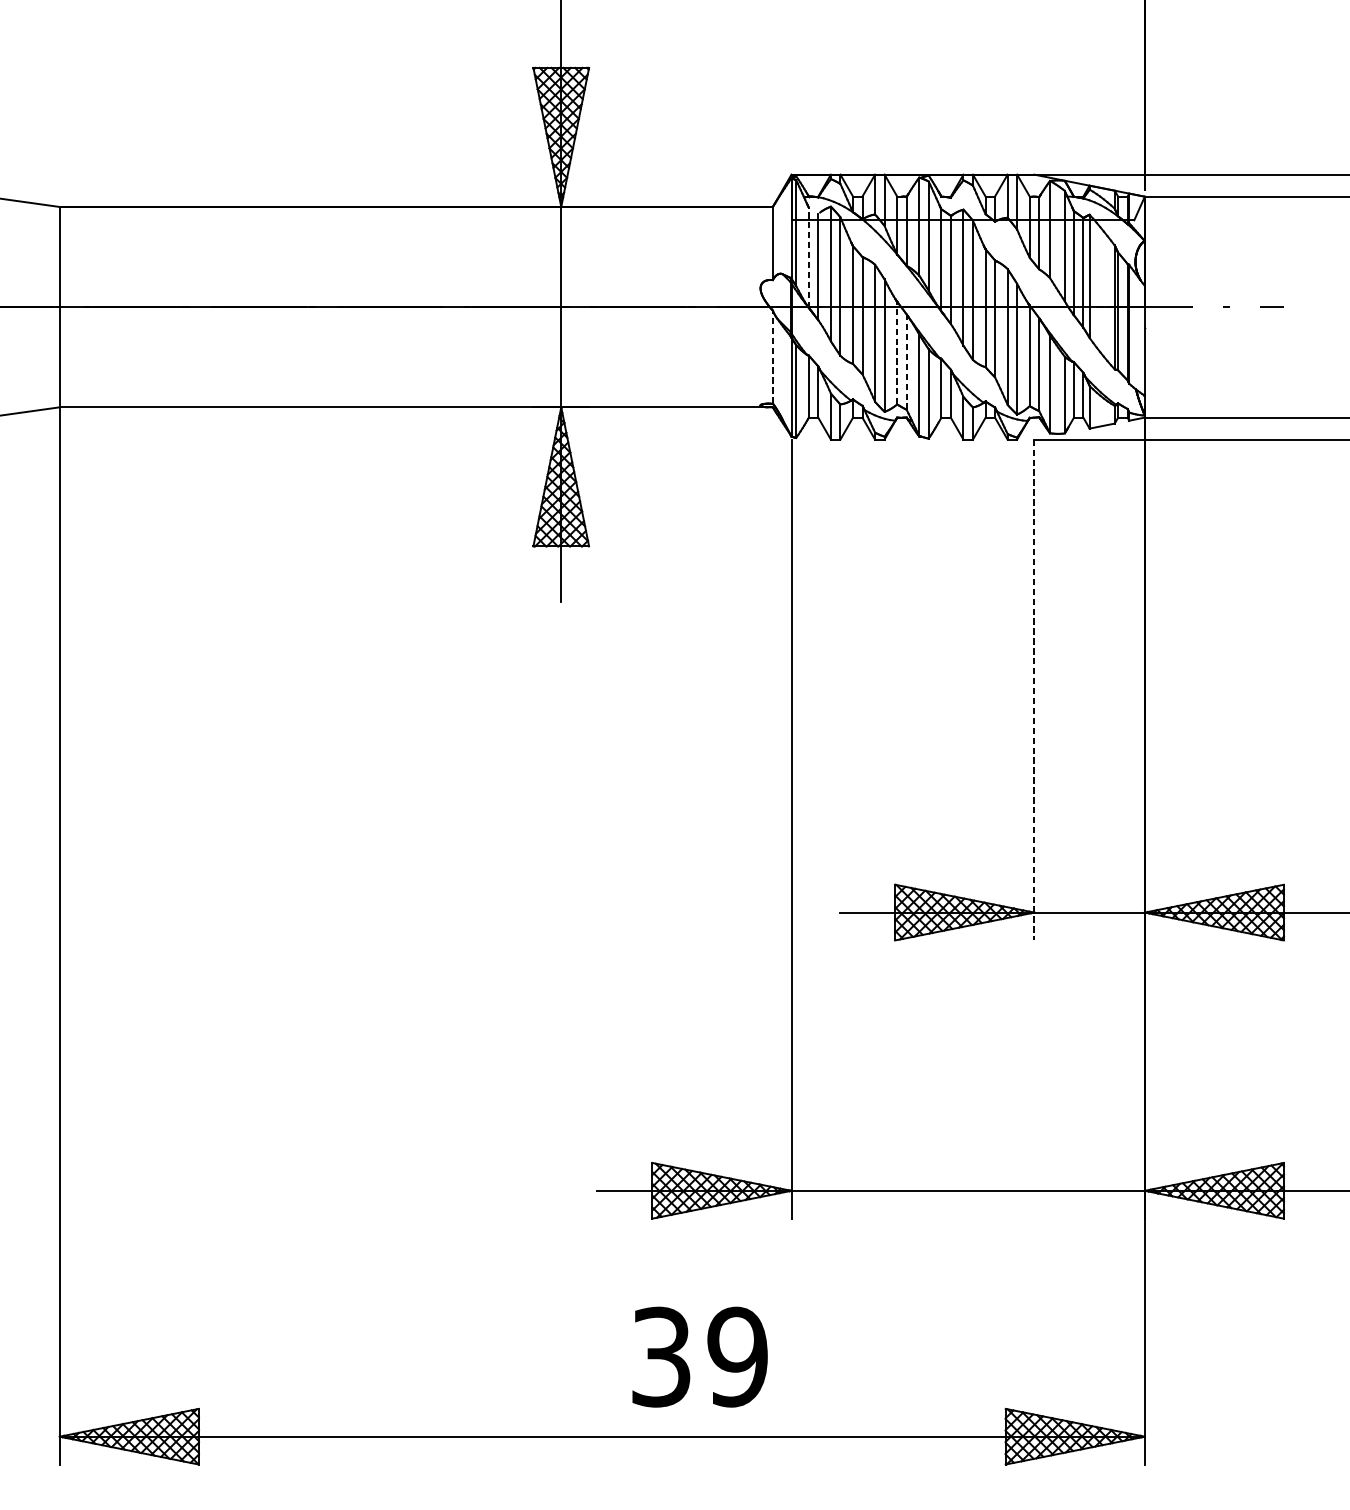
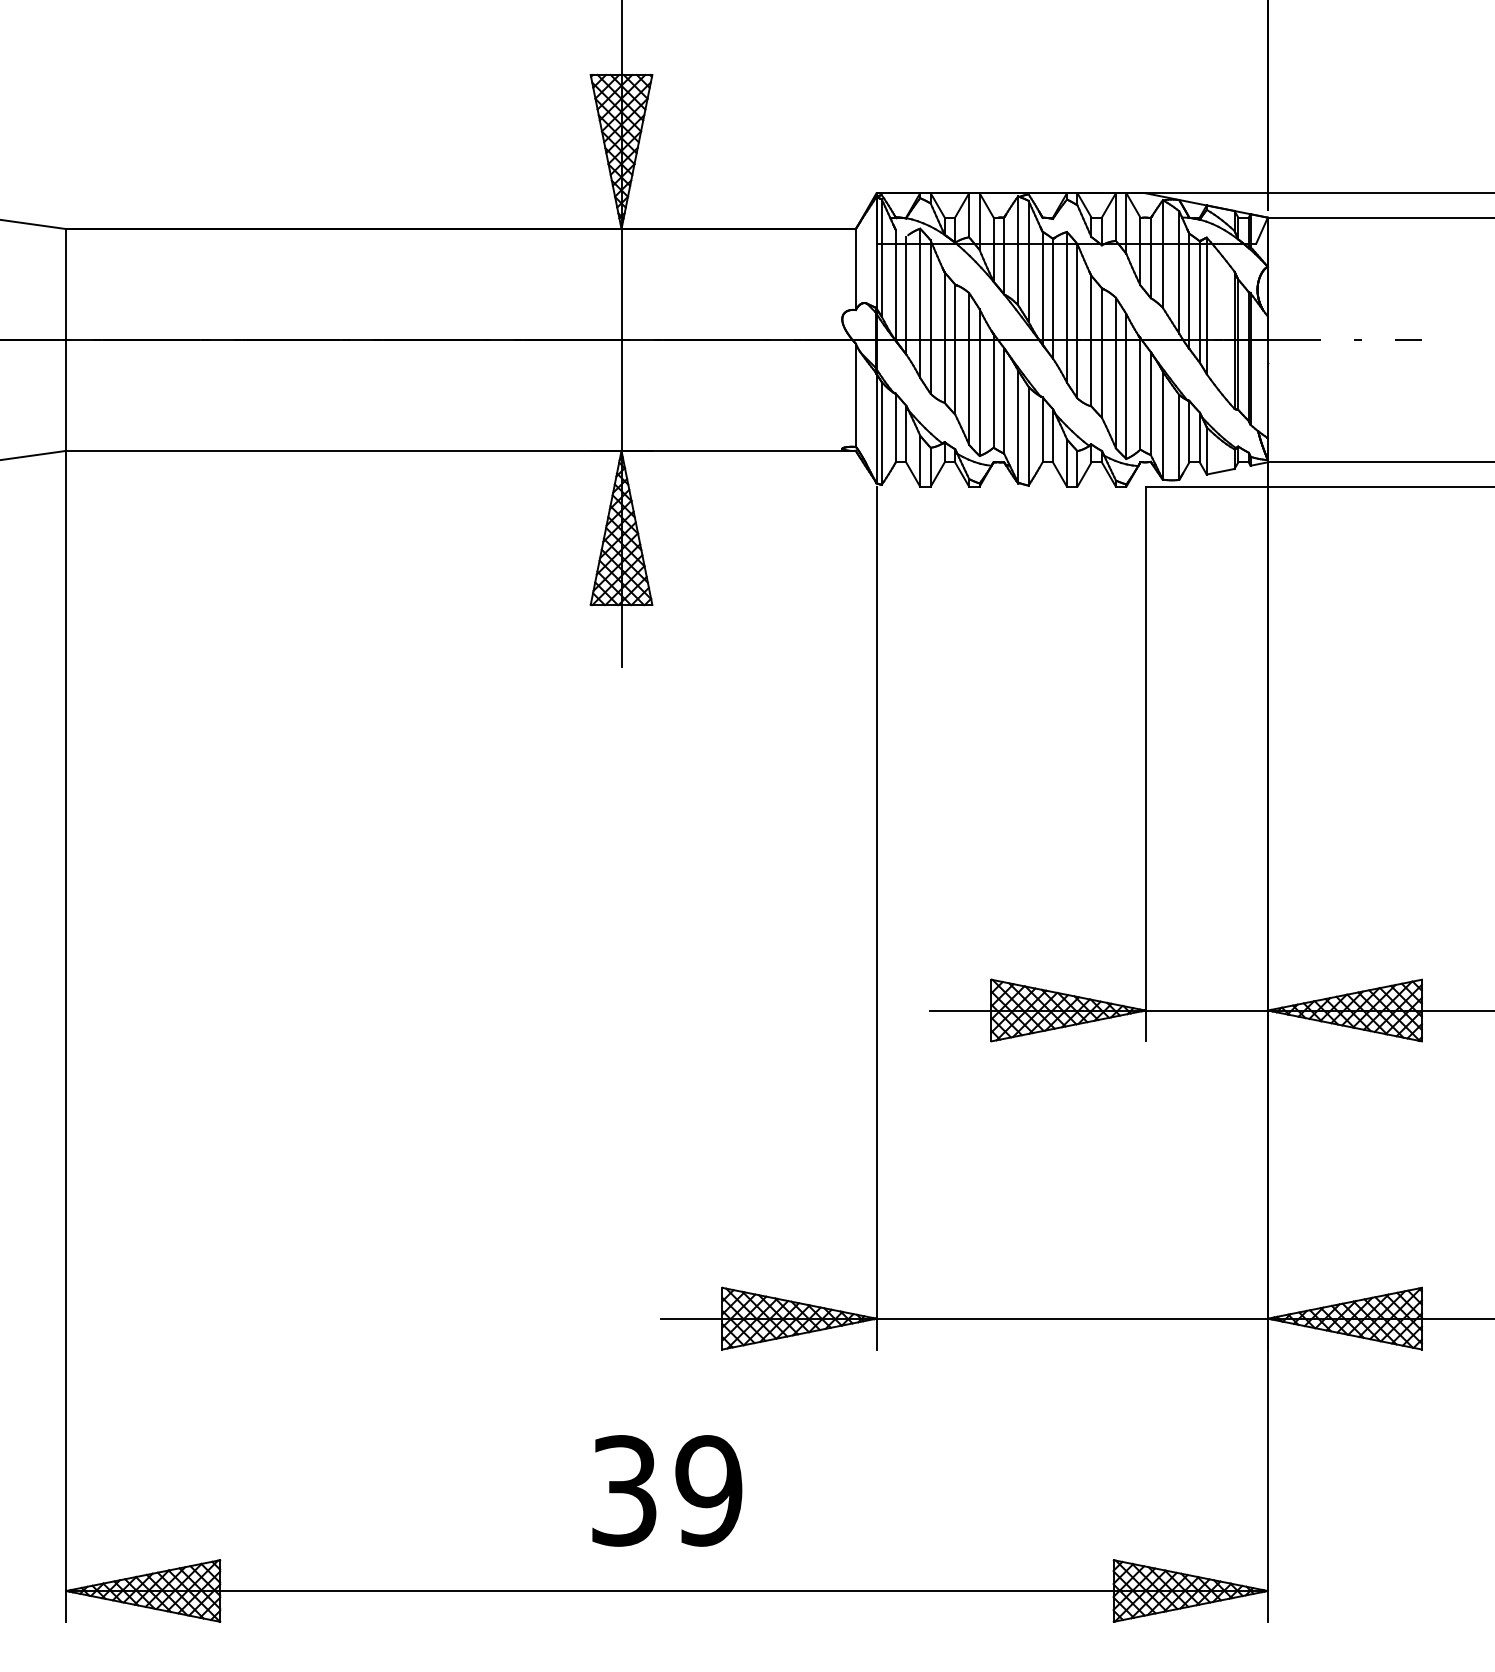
line: (808, 257) -> (895, 284), dashed -> solid
line: (897, 352) -> (993, 390), dashed -> solid
line: (772, 357) -> (855, 395), dashed -> solid
line: (907, 361) -> (1004, 400), dashed -> solid
line: (1034, 690) -> (1145, 764), dashed -> solid
text: (700, 1356) -> (667, 1490), moved

